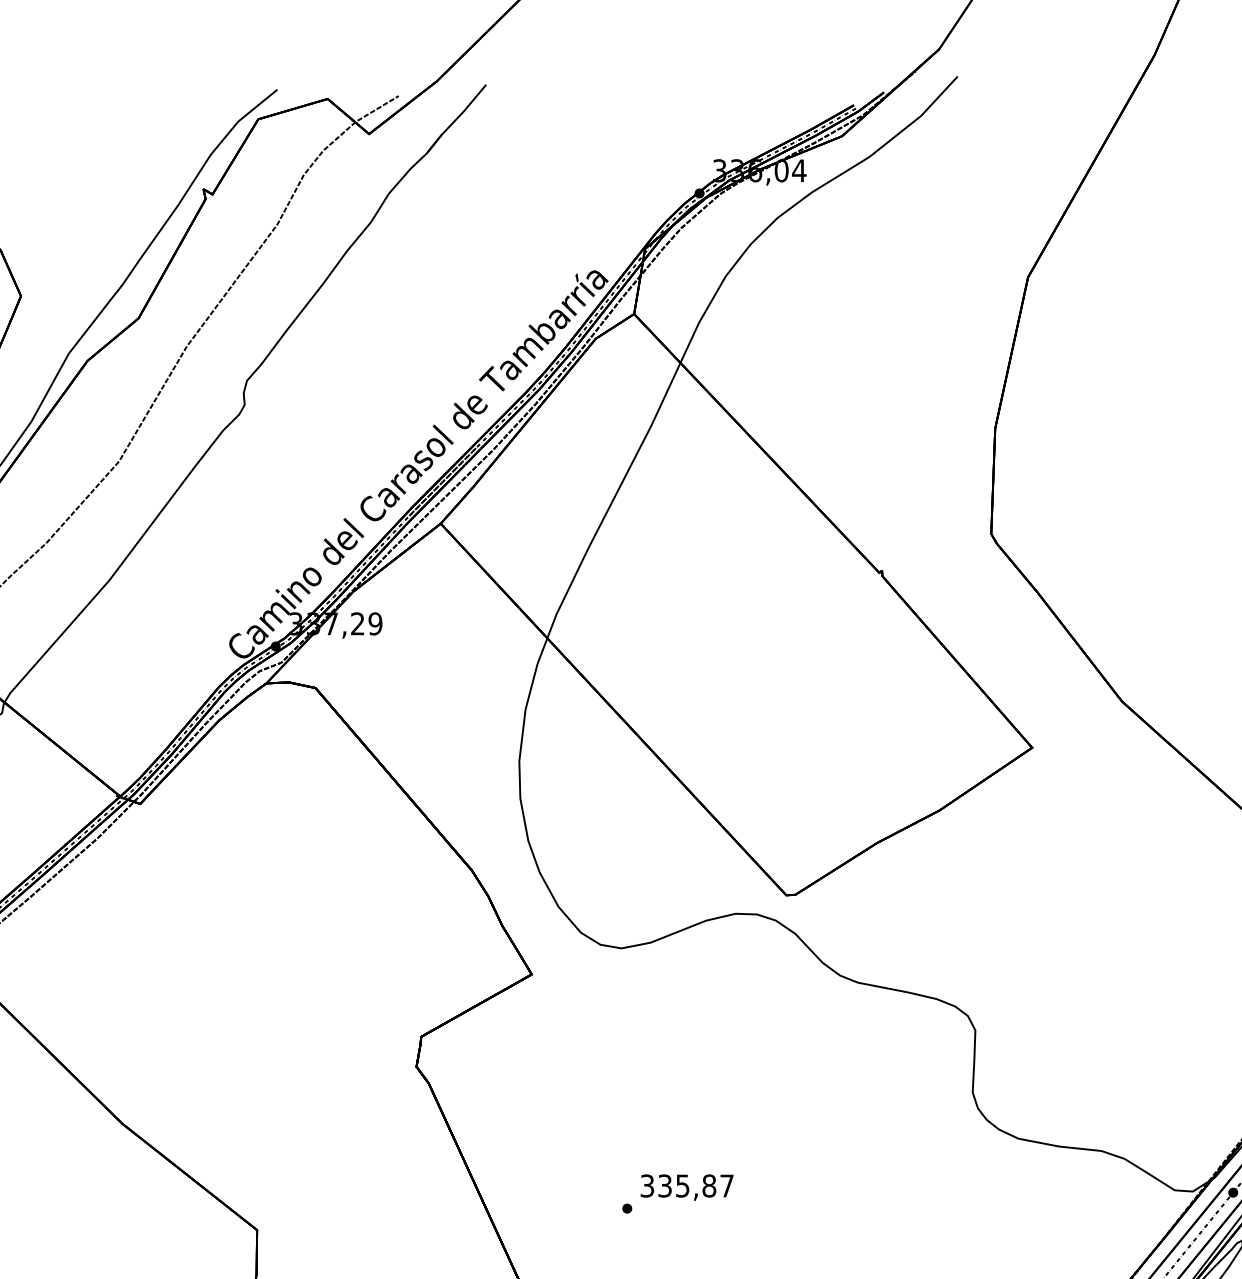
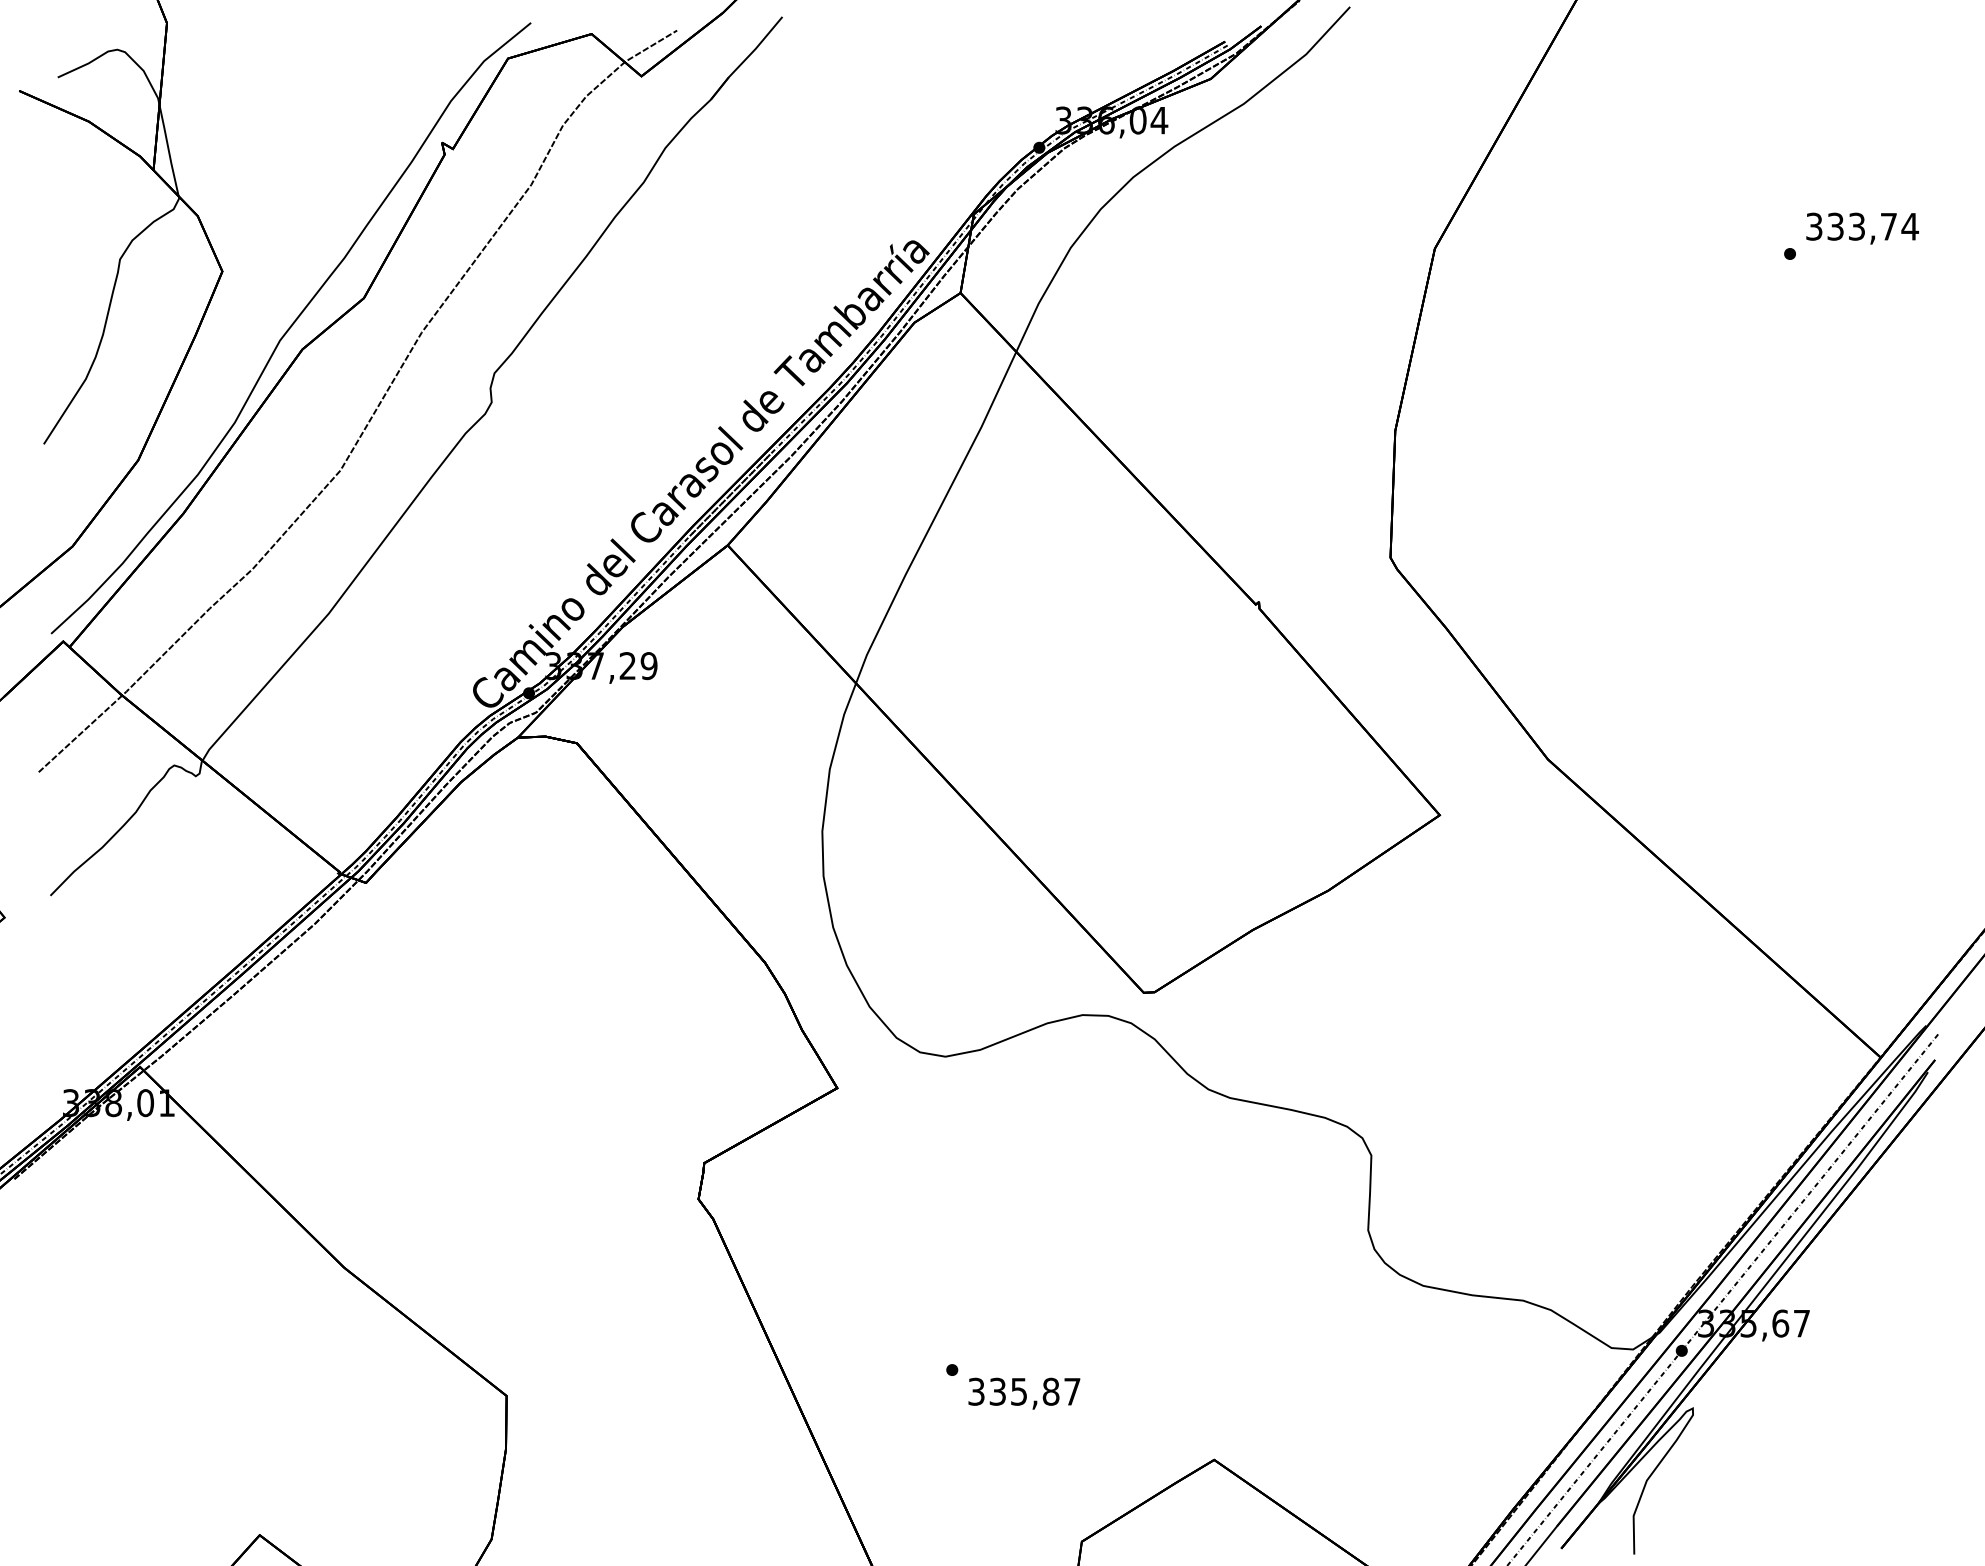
text: (687, 1187) -> (1024, 1393), moved

